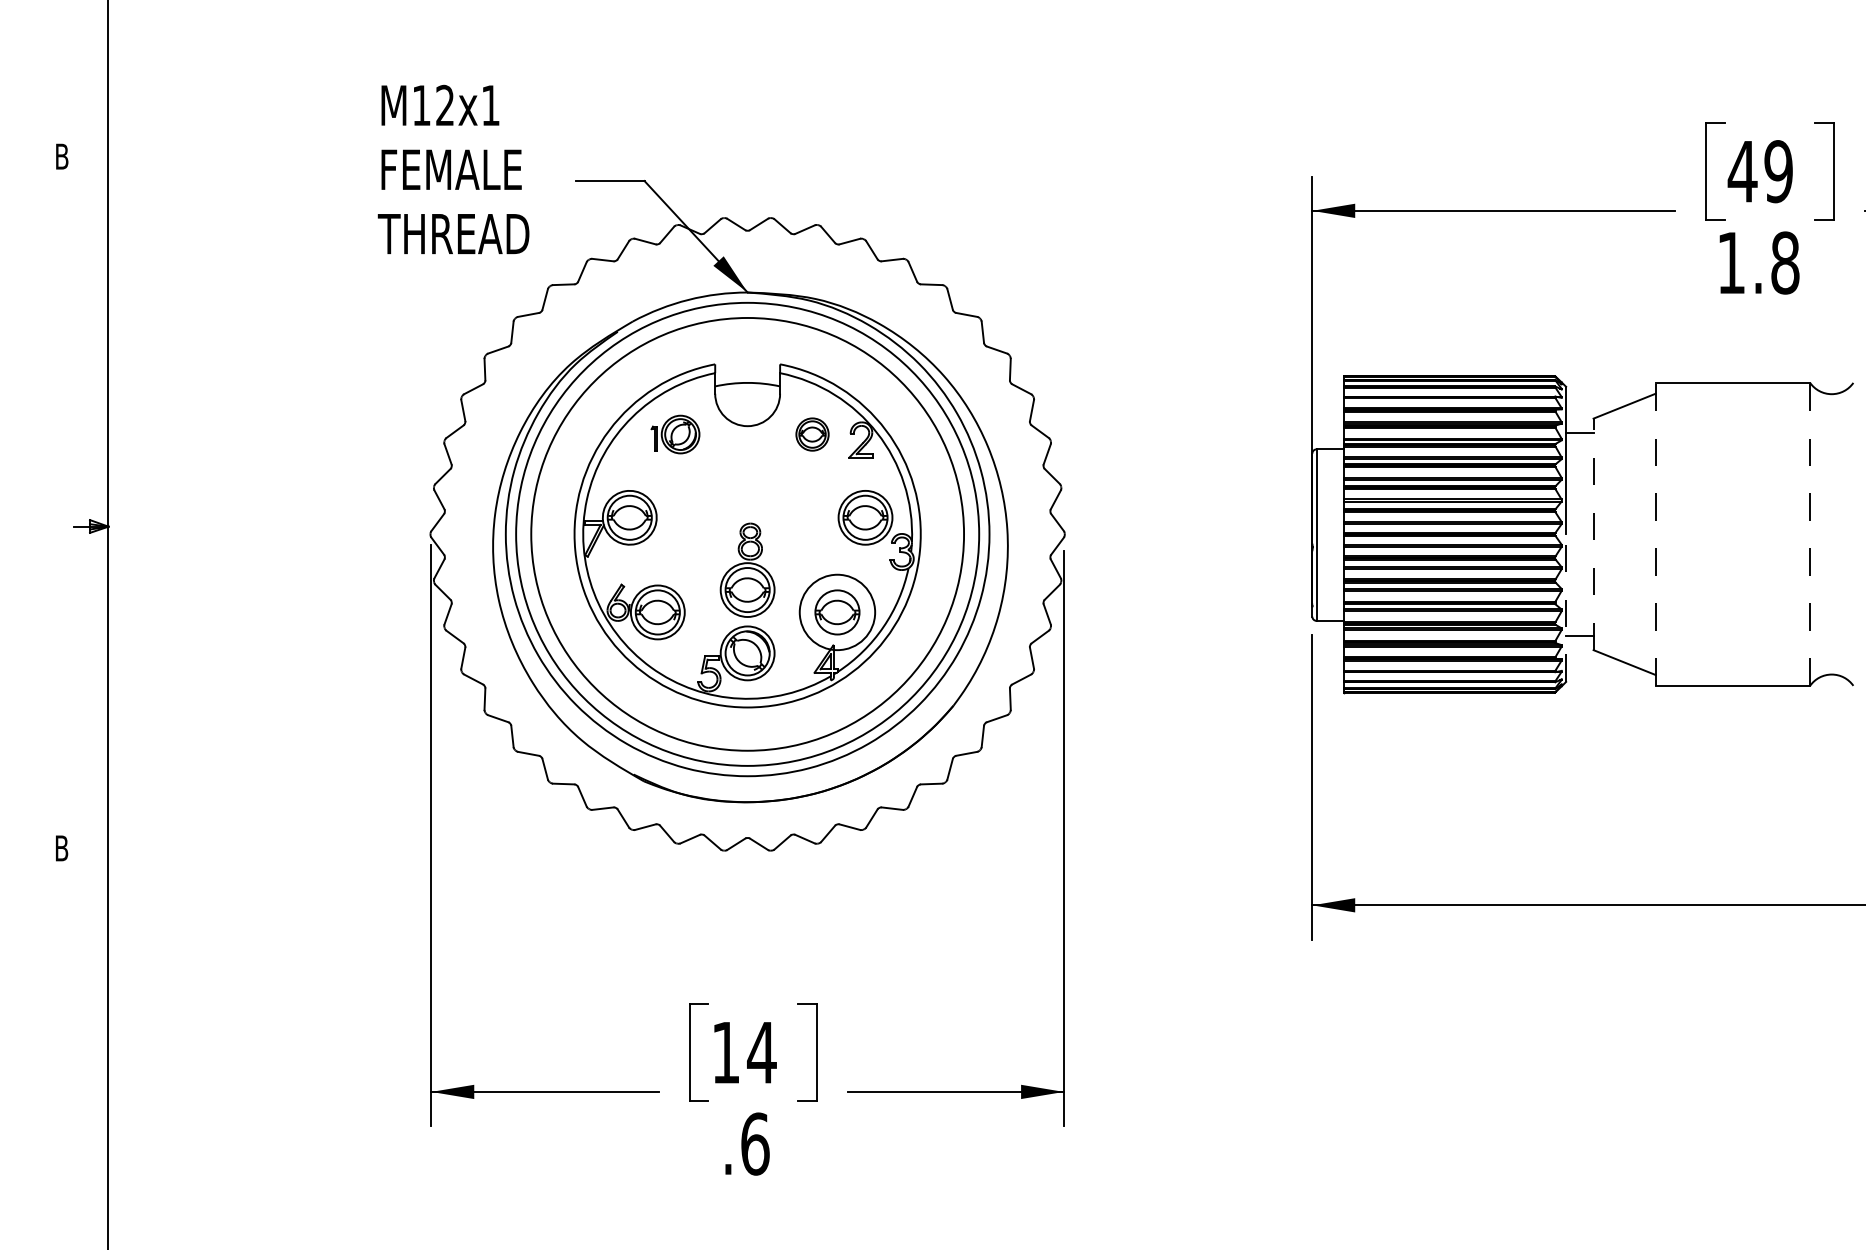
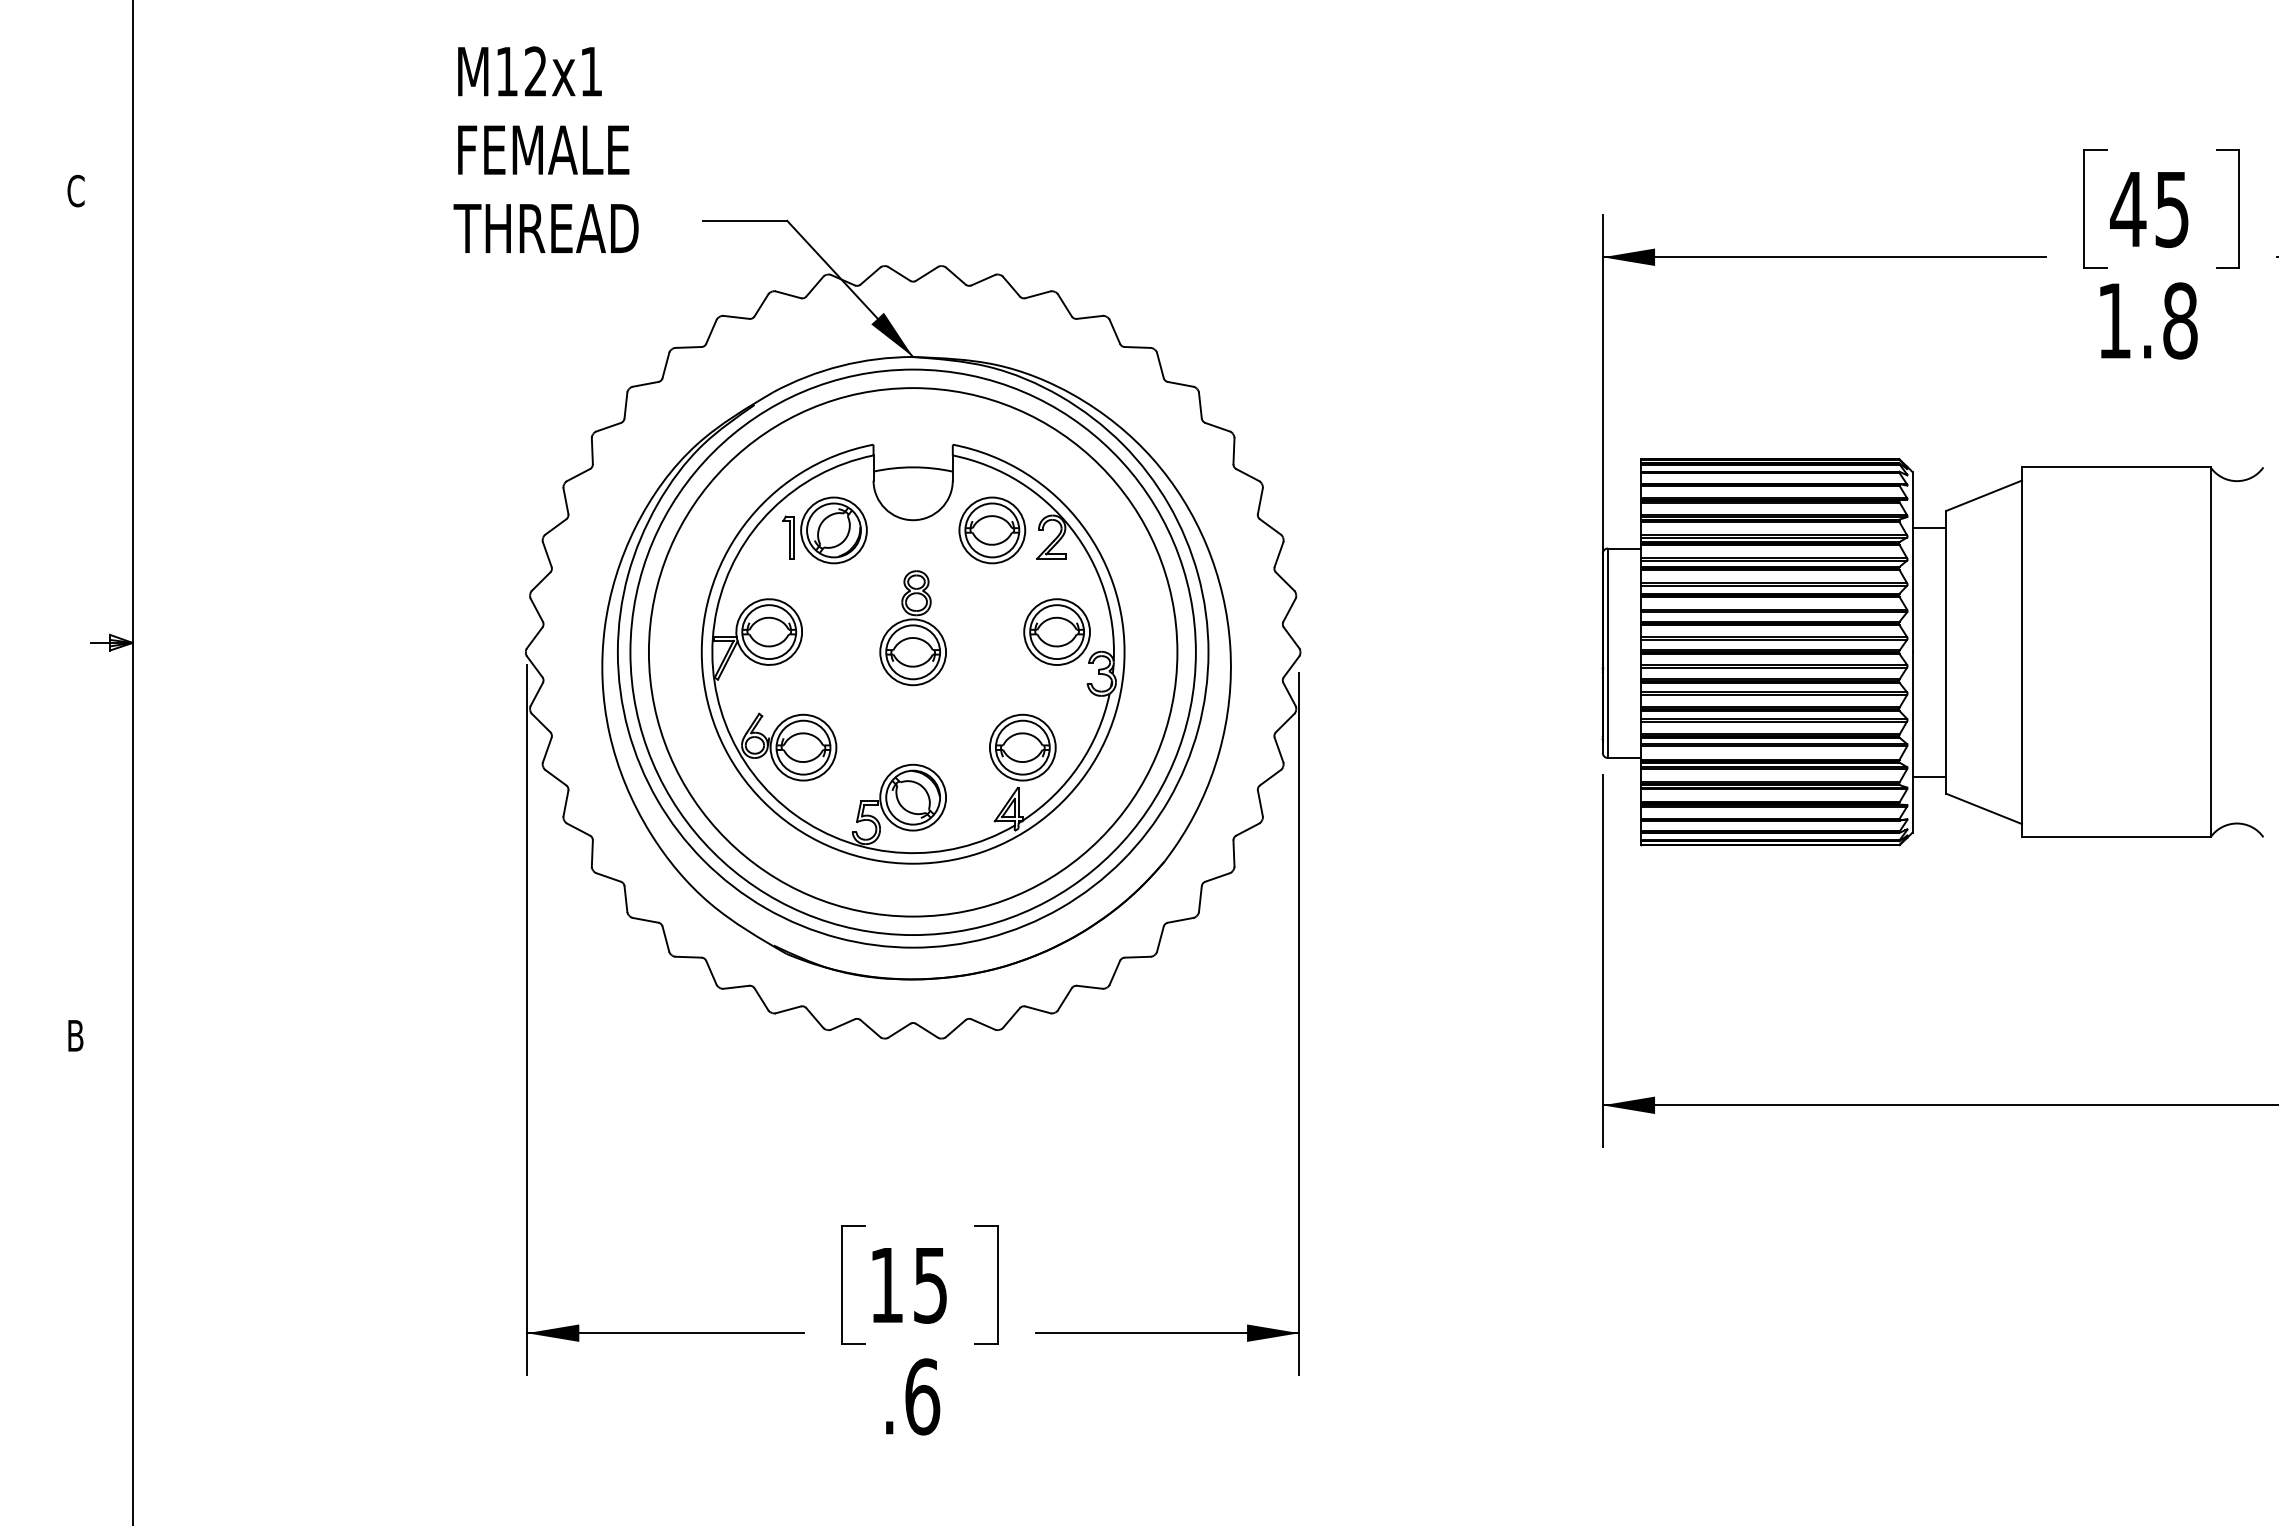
text: (61, 156) -> (75, 190), B -> C
text: (453, 169) -> (545, 149), moved
text: (1778, 170) -> (2171, 208), 49 -> 45
part: (675, 434) -> (824, 530), size x1.43
part: (812, 434) -> (992, 530), size x1.67
line: (1593, 533) -> (1946, 651), dashed -> solid
line: (1656, 534) -> (2022, 652), dashed -> solid
line: (1810, 534) -> (2210, 652), dashed -> solid
part: (747, 570) -> (912, 628), moved
line: (1566, 607) -> (1912, 741), dashed -> solid
circle: (837, 612) -> (1022, 747), size x0.71
text: (761, 1052) -> (930, 1285), 14 -> 15

